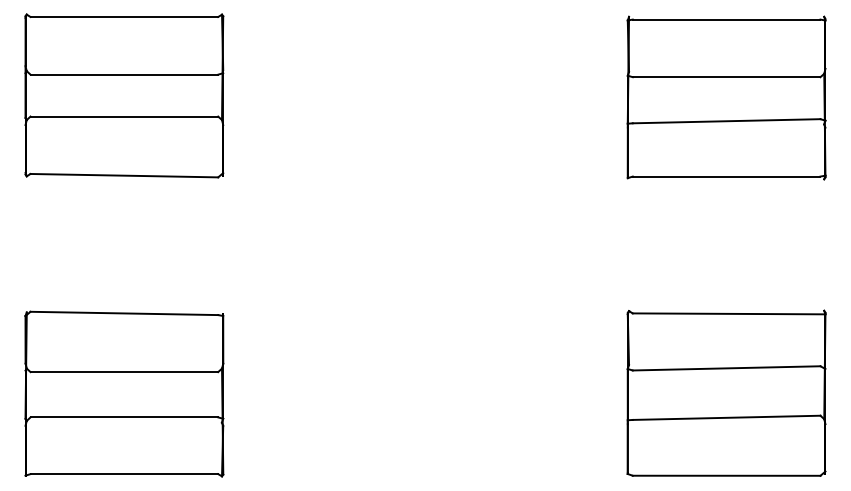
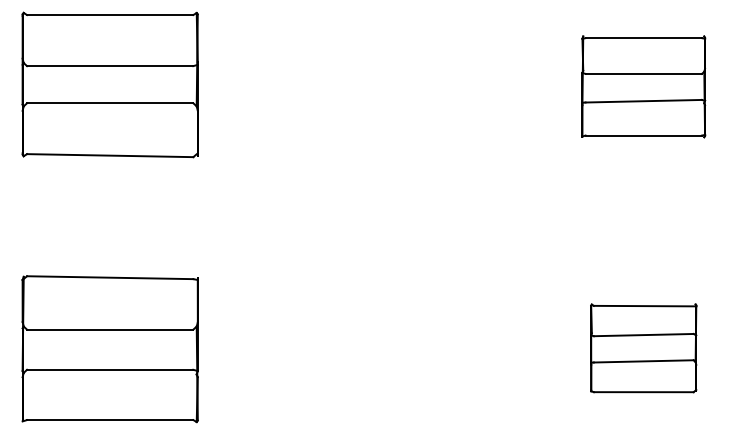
part: (726, 97) -> (643, 86), size x0.7
part: (726, 392) -> (643, 347), size x0.6

